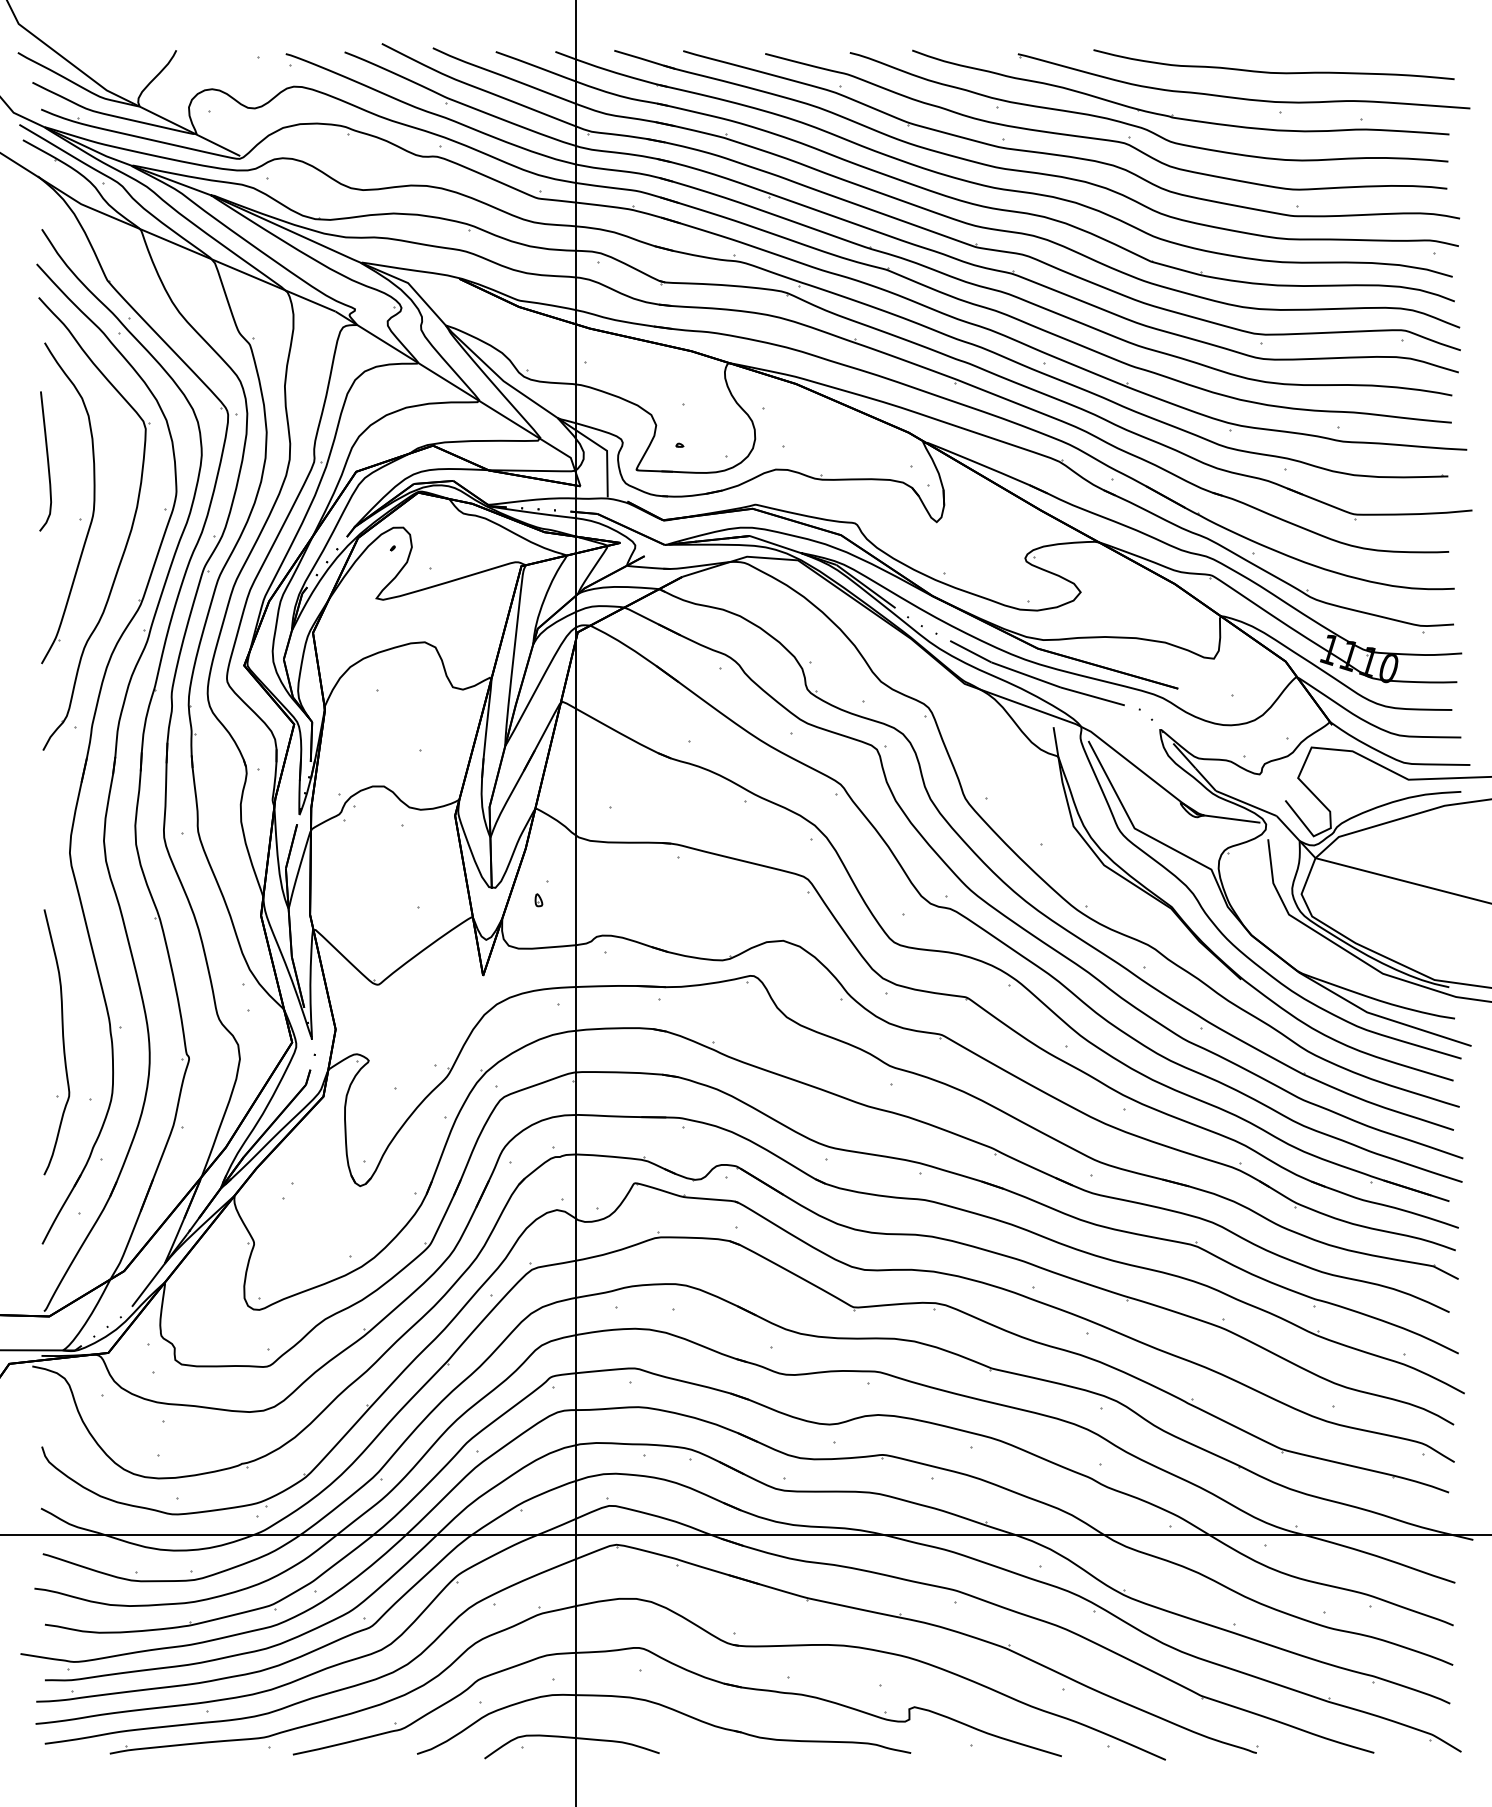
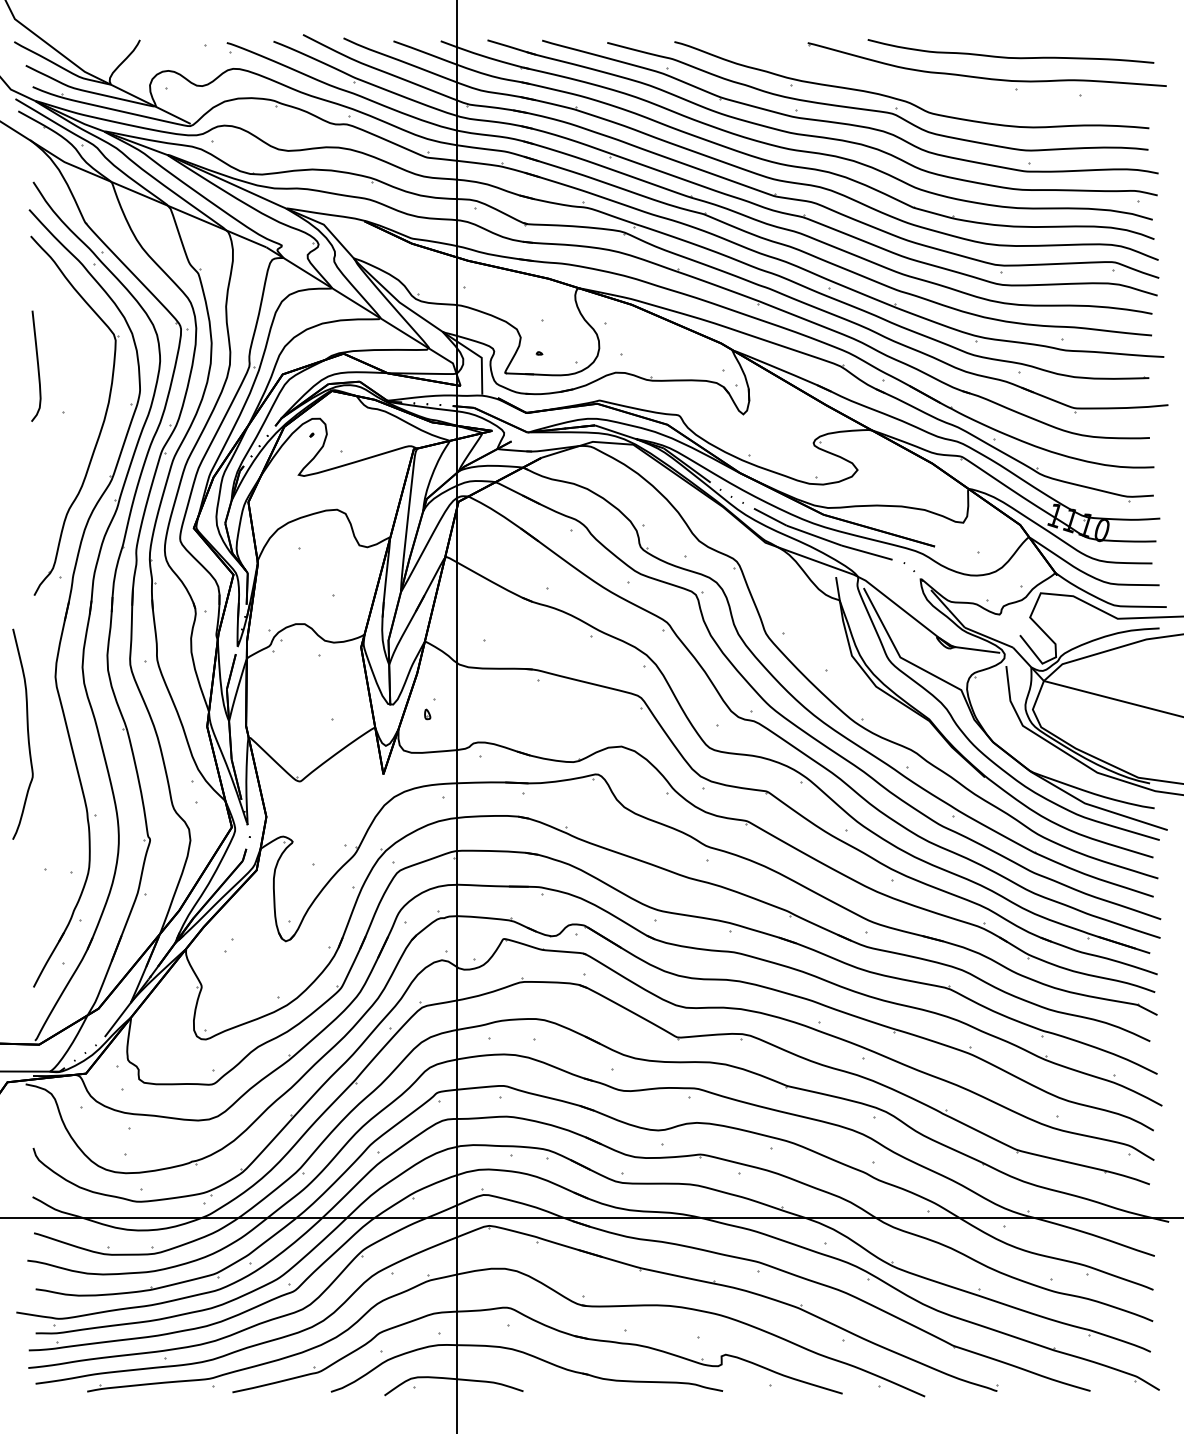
part: (1172, 114) -> (930, 90), removed
part: (93, 503) -> (74, 399), removed
curve: (62, 1042) -> (27, 734), moved

